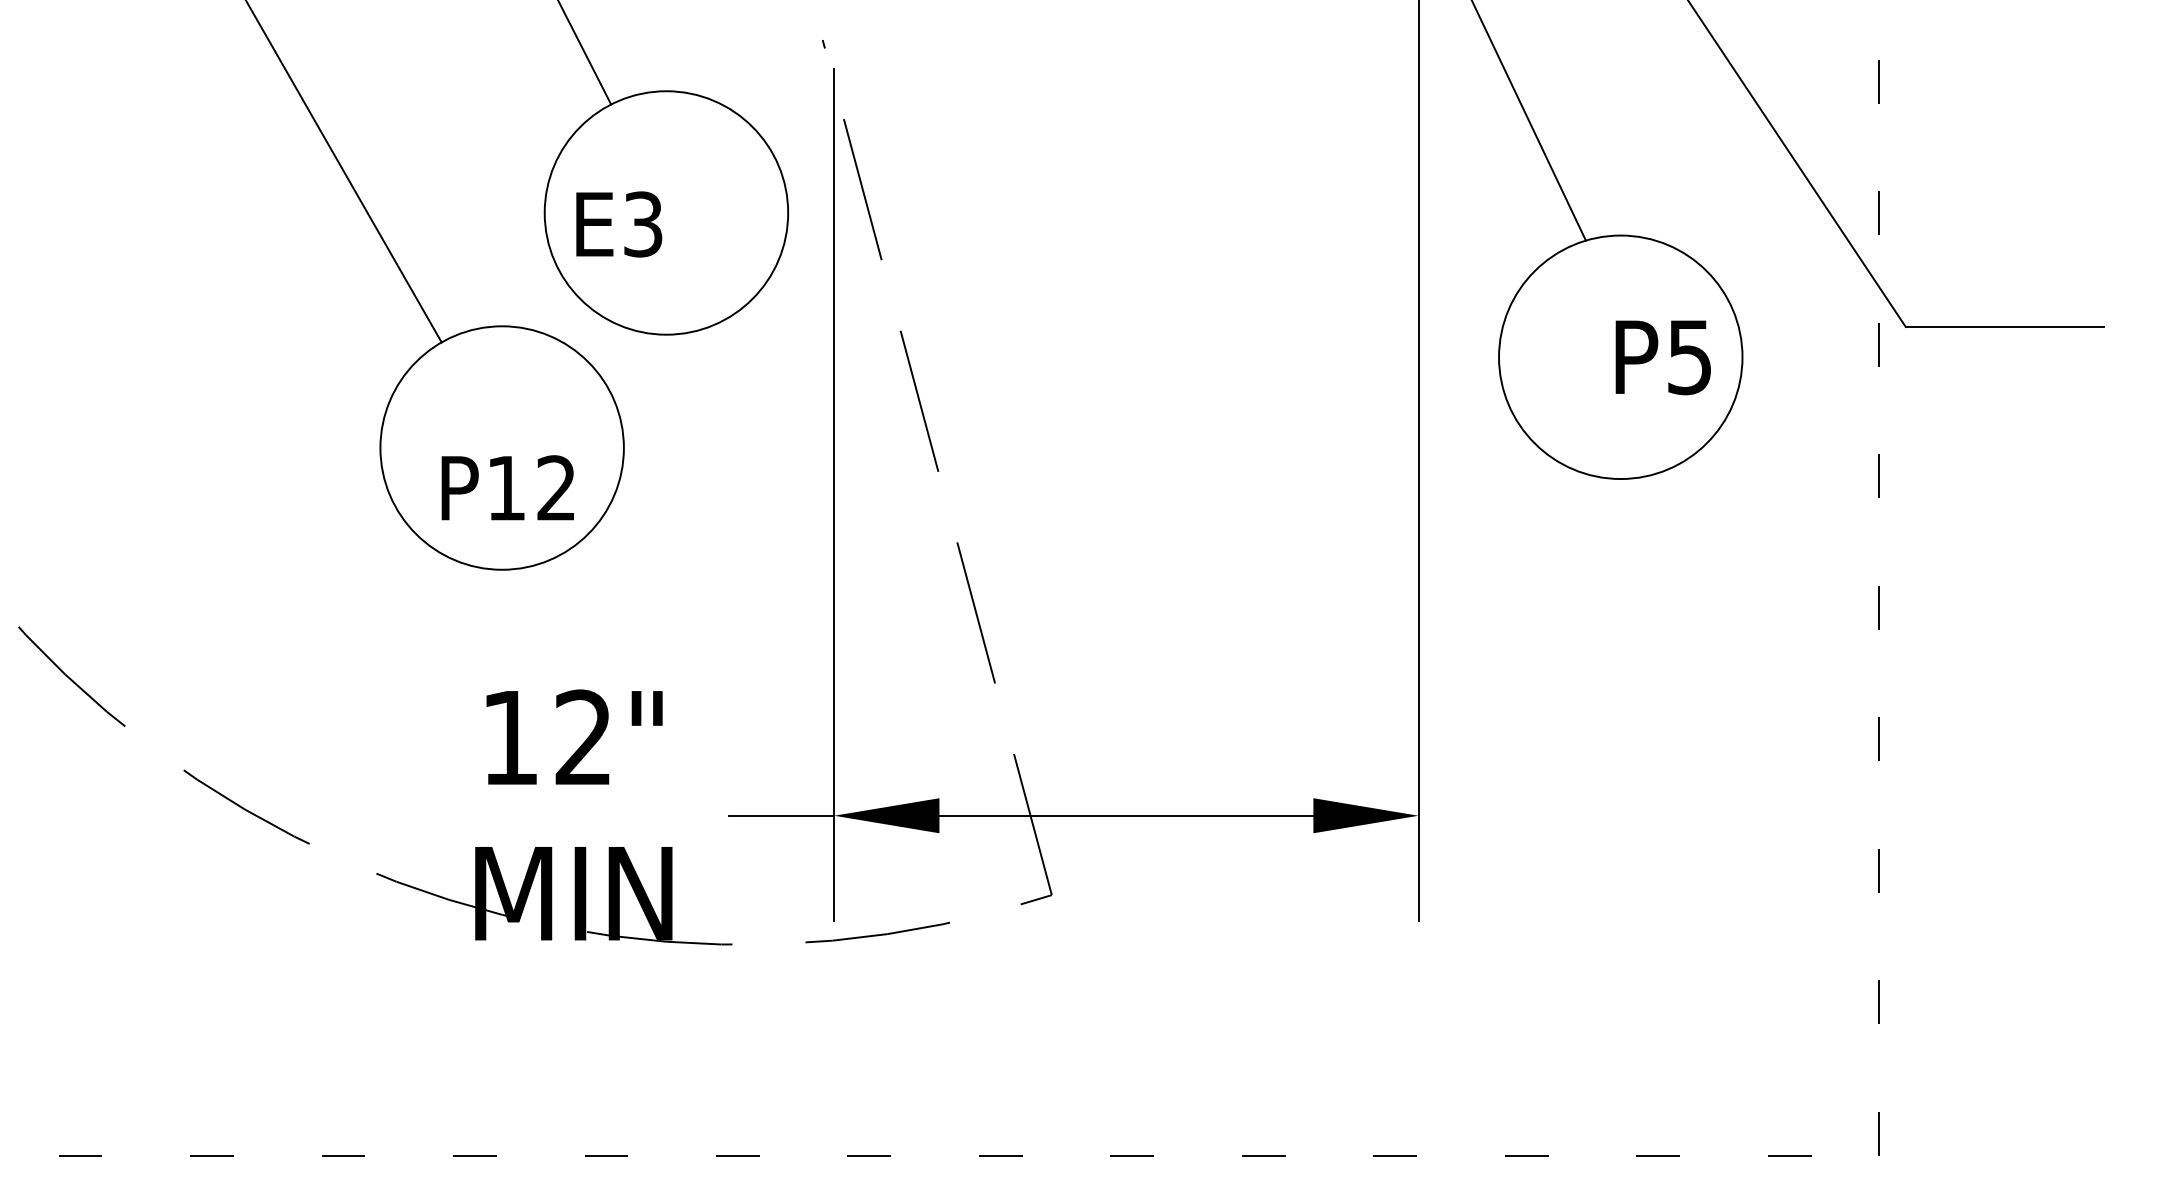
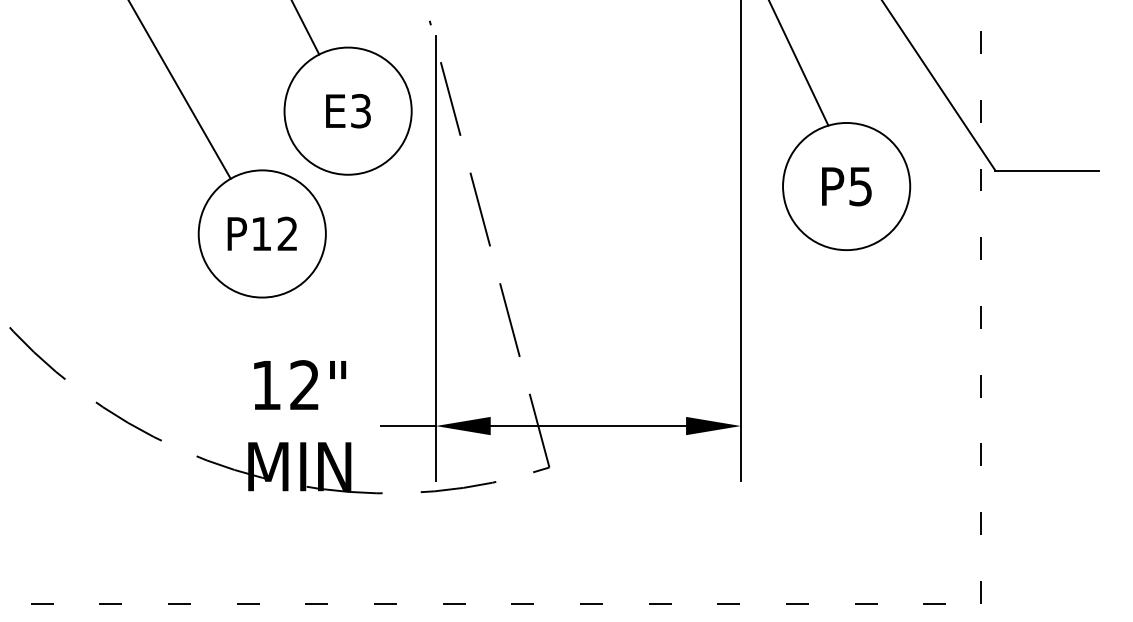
text: (619, 225) -> (348, 111), moved
text: (1662, 357) -> (846, 186), moved
text: (506, 487) -> (261, 233), moved

